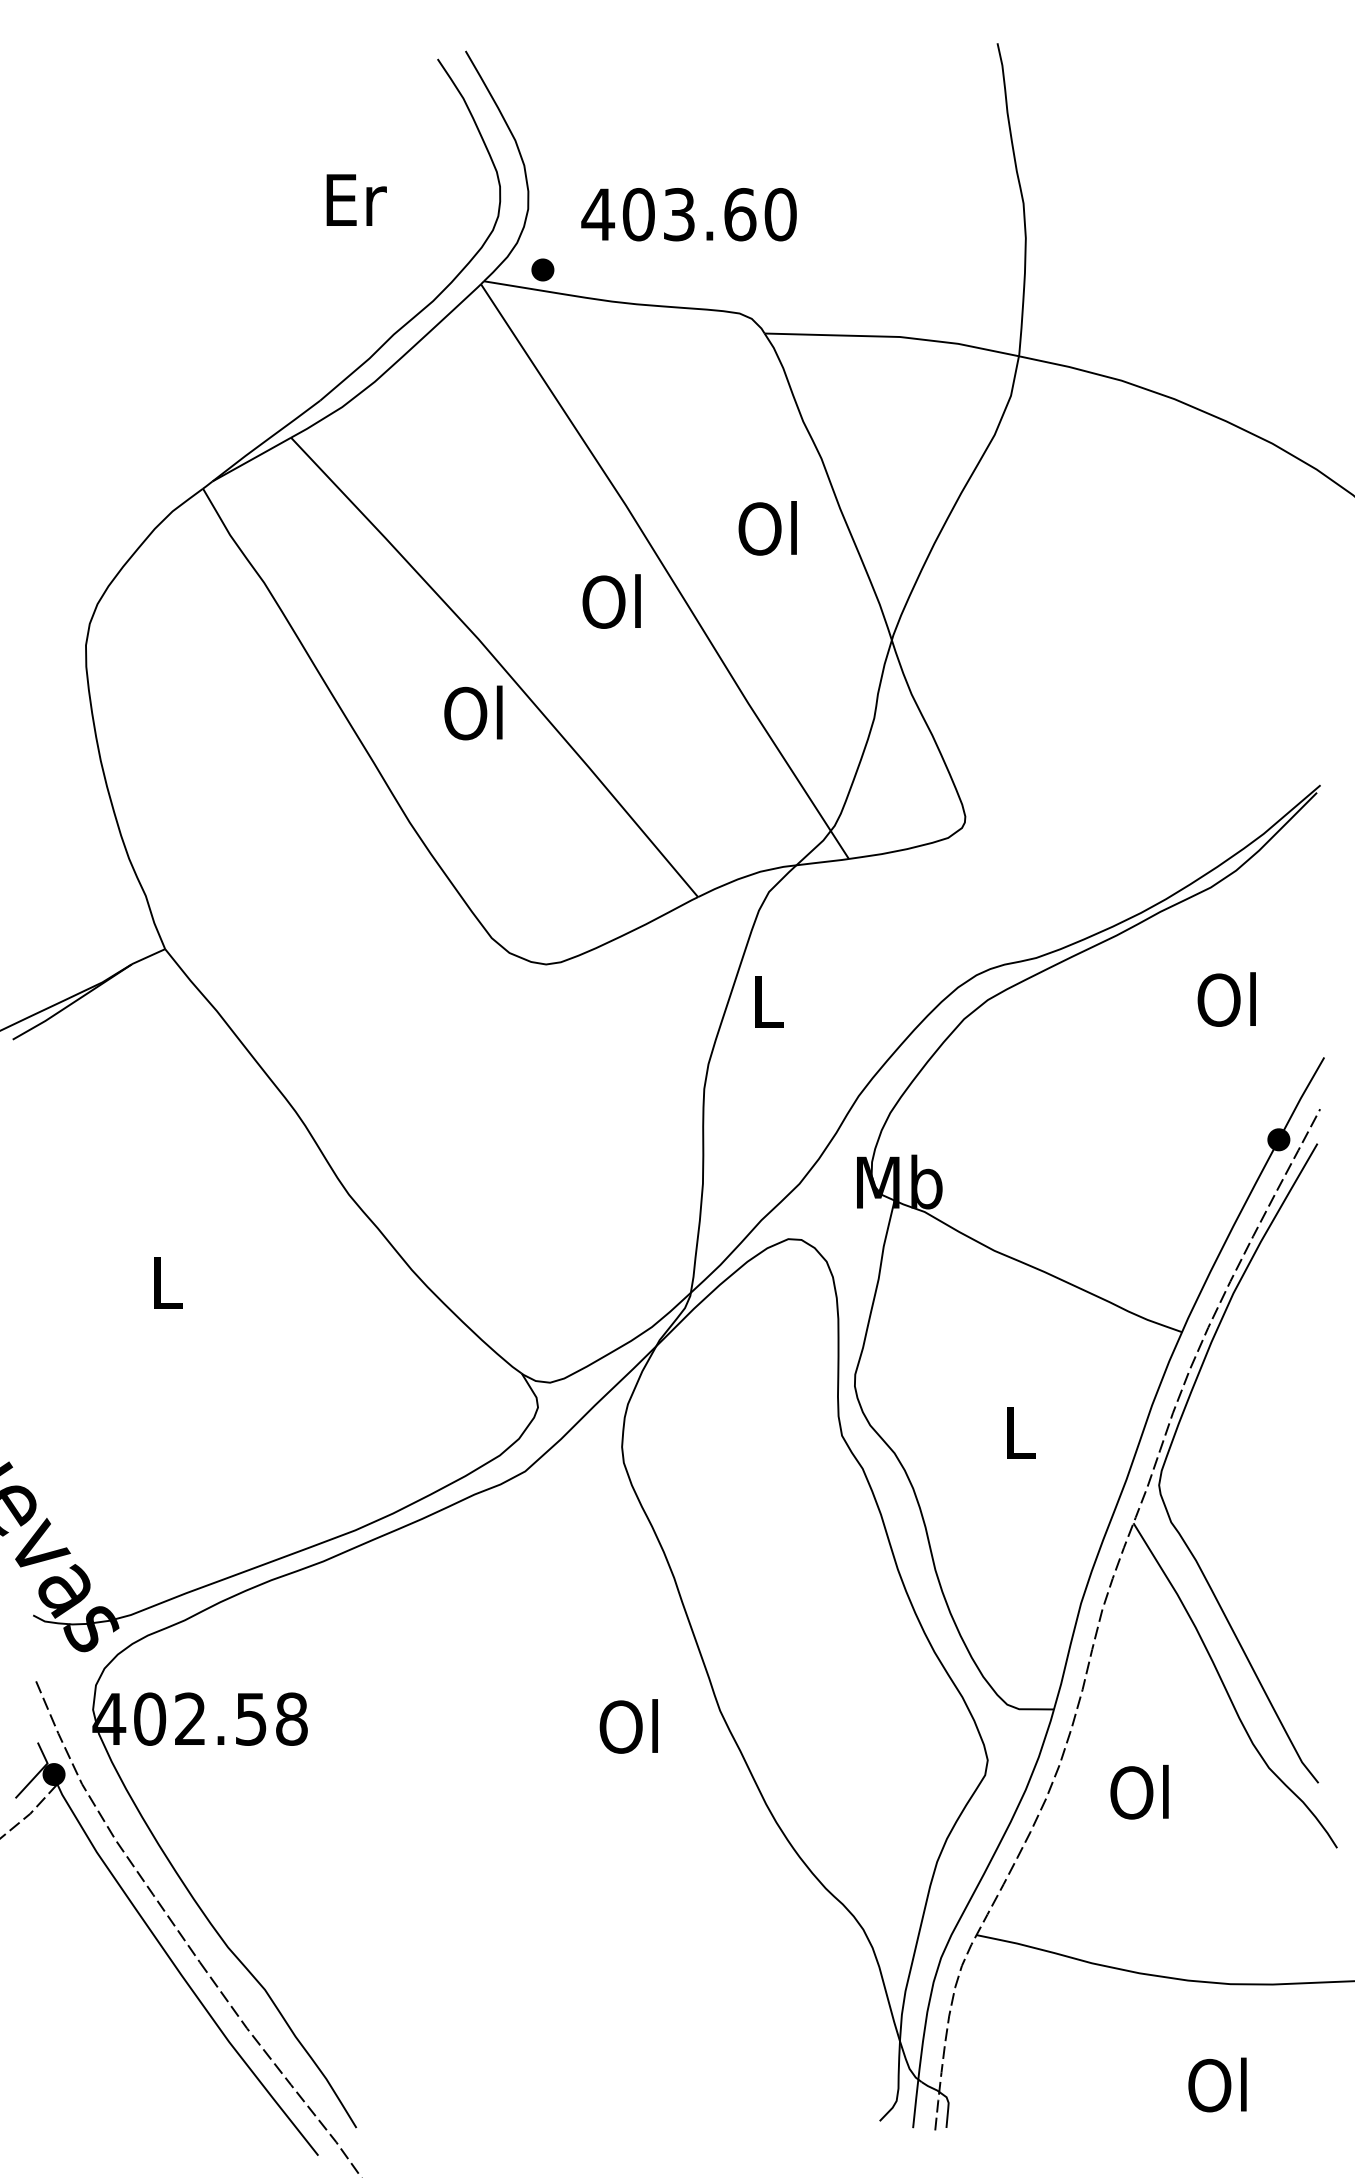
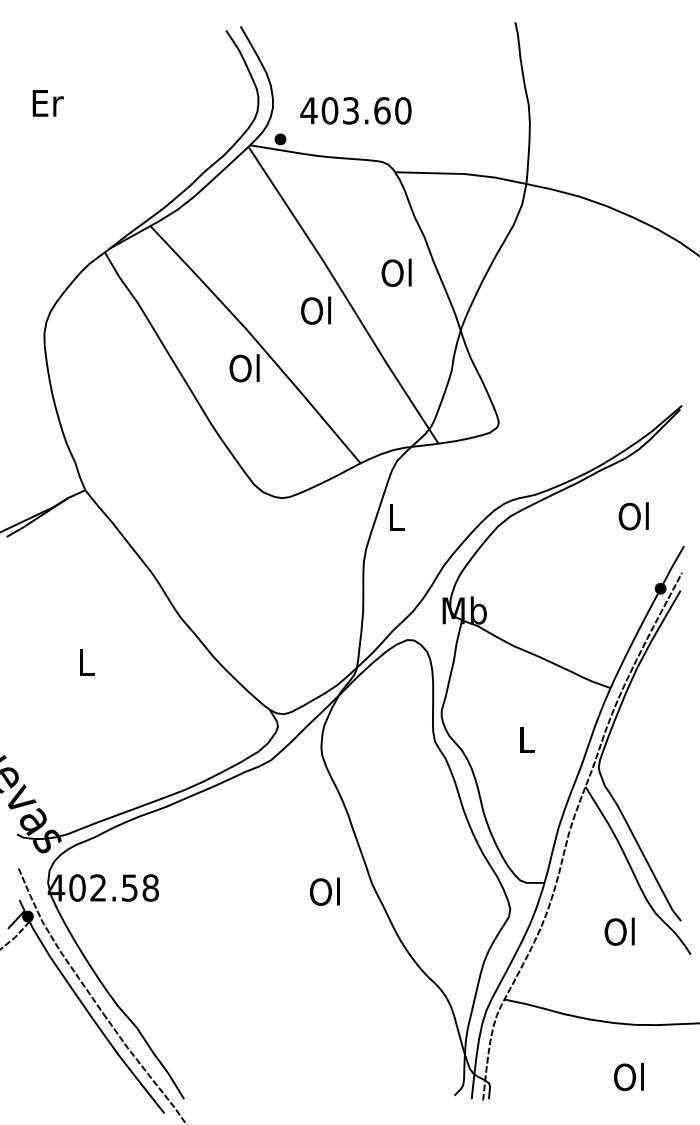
text: (355, 200) -> (47, 103), moved
text: (1139, 1791) -> (619, 931), moved

